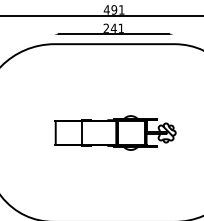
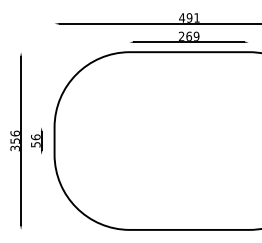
text: (117, 27) -> (192, 35), 241 -> 269
part: (115, 132) -> (190, 140), removed

